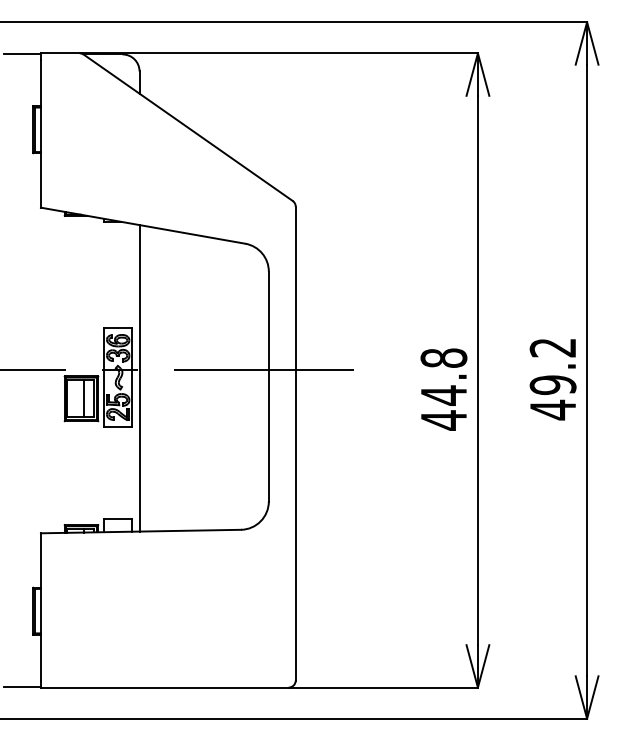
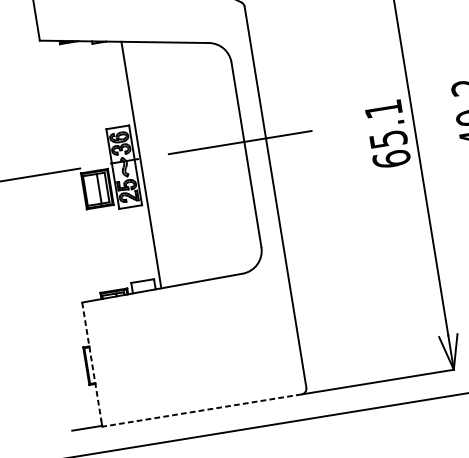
text: (443, 389) -> (387, 134), 44.8 -> 65.1
line: (40, 606) -> (91, 361), solid -> dashed
line: (164, 687) -> (201, 410), solid -> dashed

